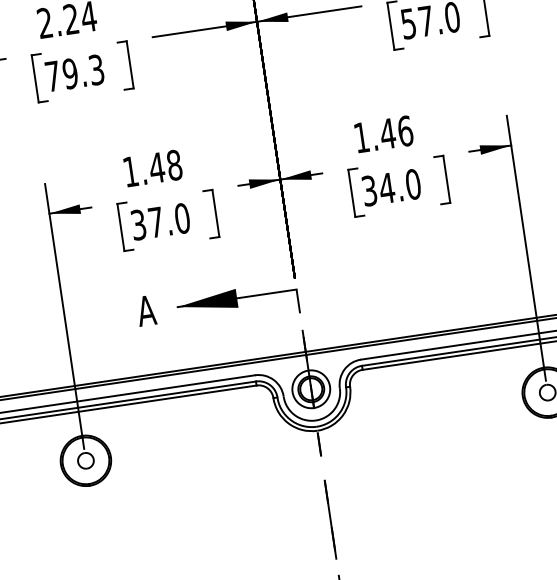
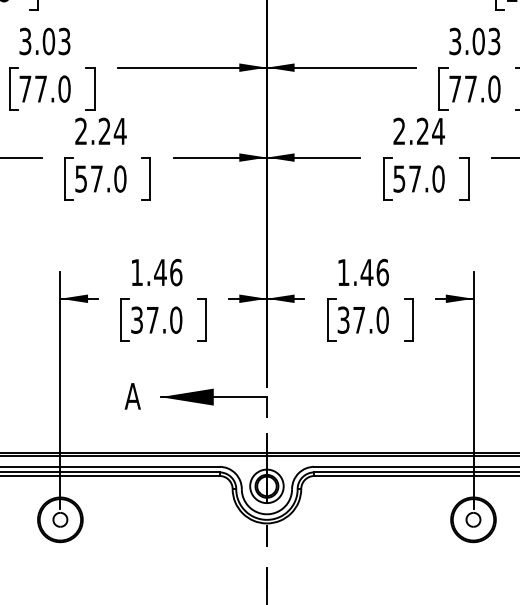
text: (74, 72) -> (100, 178), 79.3 -> 57.0
text: (174, 165) -> (176, 272), 1.48 -> 1.46
text: (386, 188) -> (358, 320), 34.0 -> 37.0

